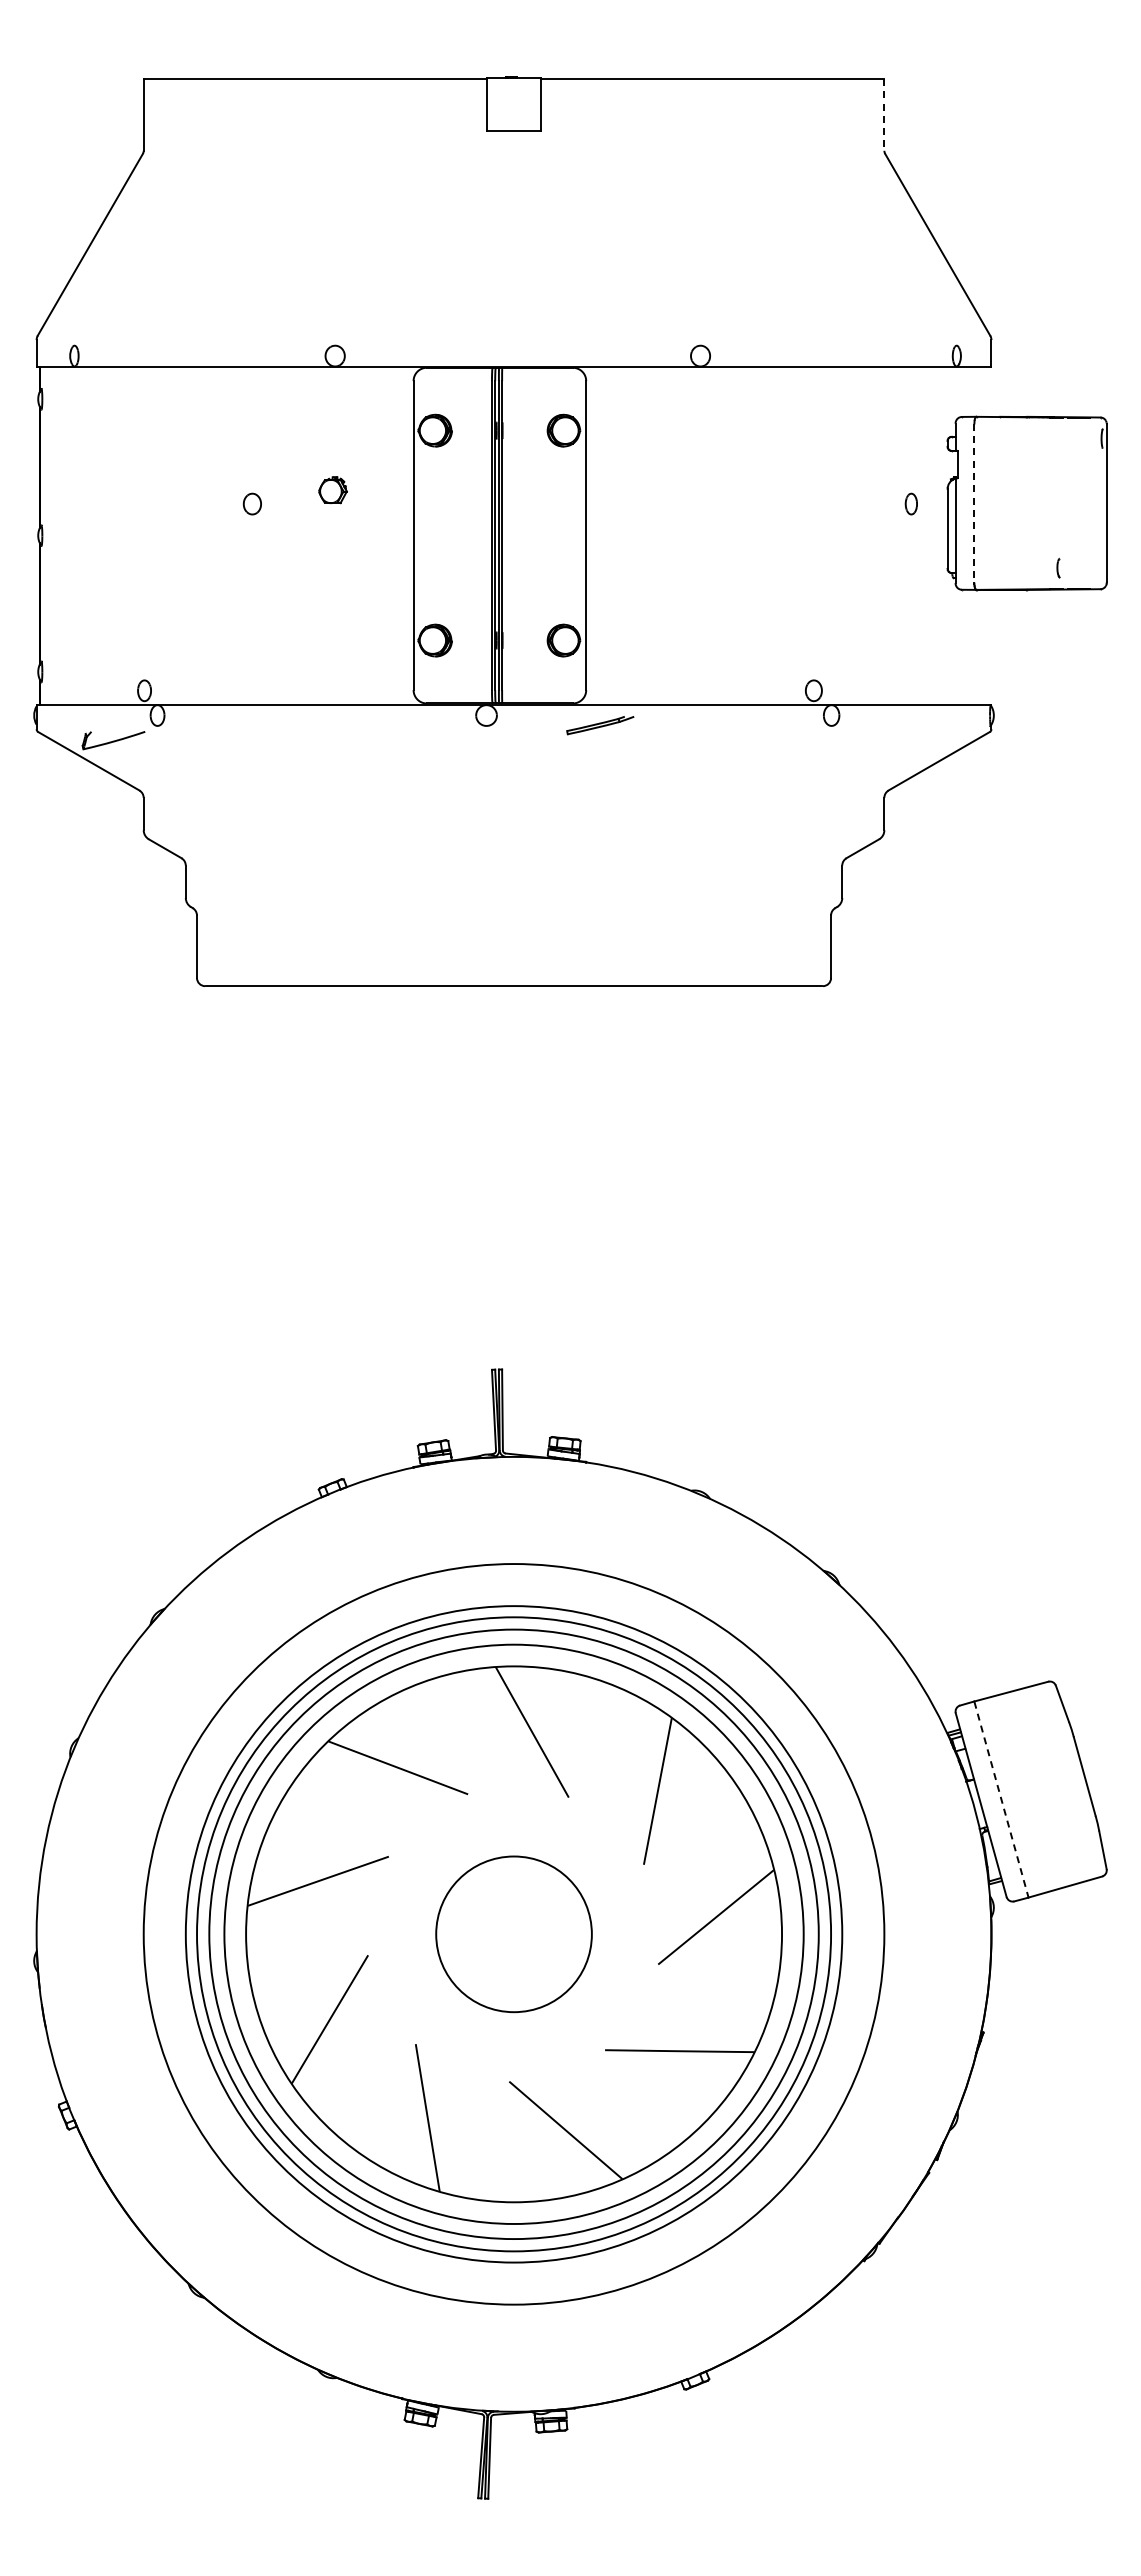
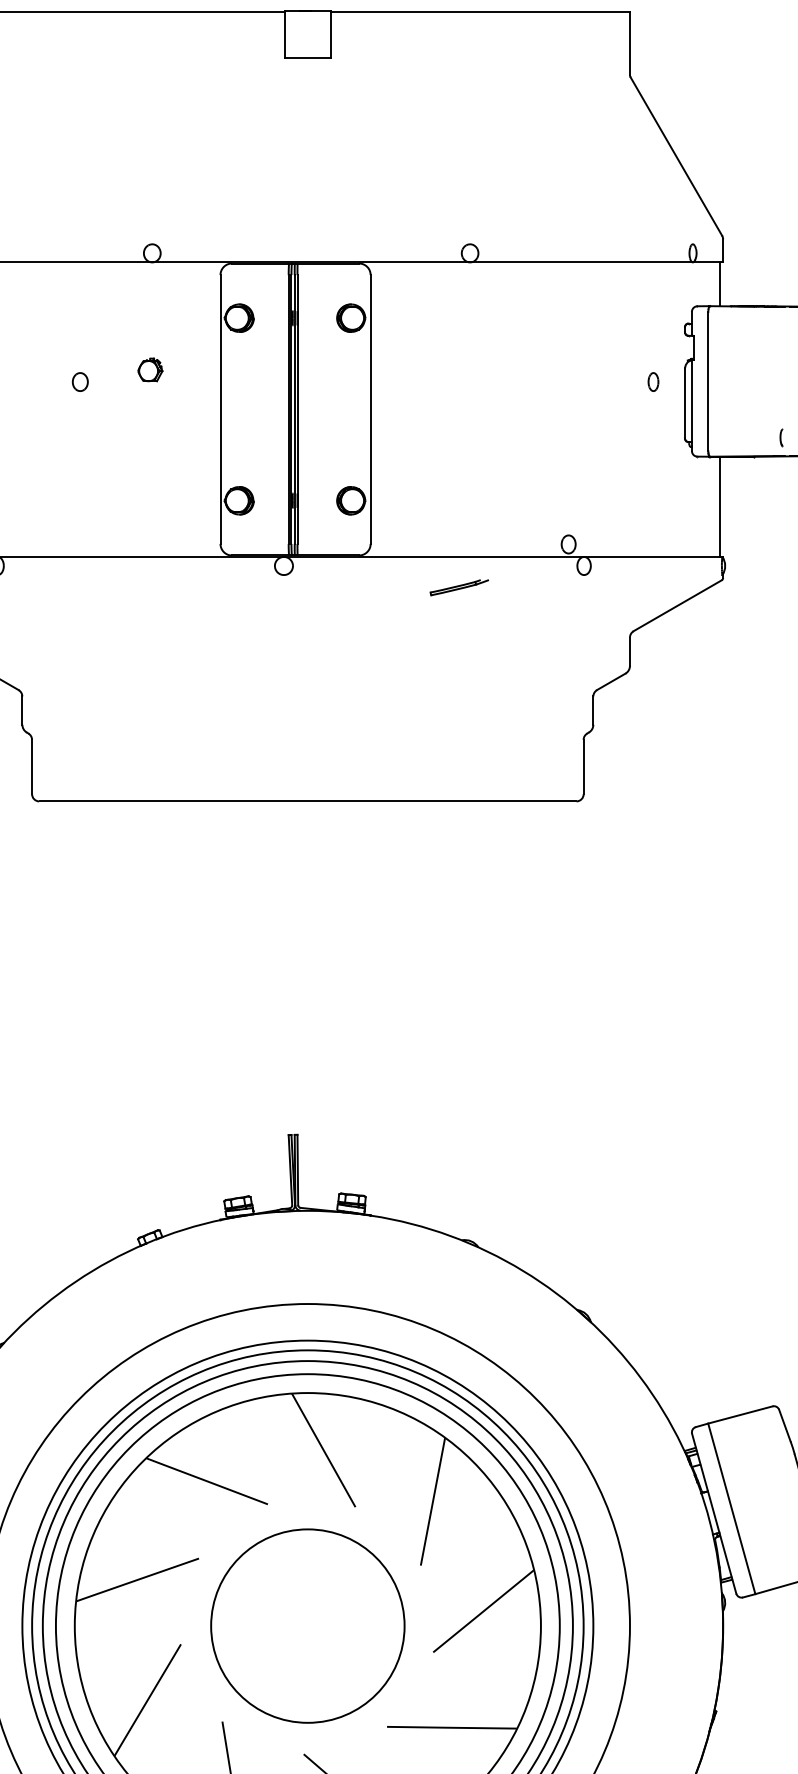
line: (884, 114) -> (630, 43), dashed -> solid
line: (988, 391) -> (720, 284), added
line: (974, 503) -> (708, 381), dashed -> solid
line: (988, 647) -> (720, 506), added
part: (600, 725) -> (459, 587), moved
line: (1001, 1800) -> (731, 1509), dashed -> solid
circle: (513, 1934) -> (307, 1626), size x1.43

